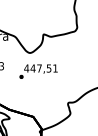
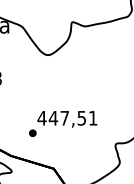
text: (38, 71) -> (63, 123), moved

